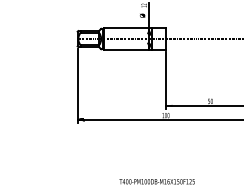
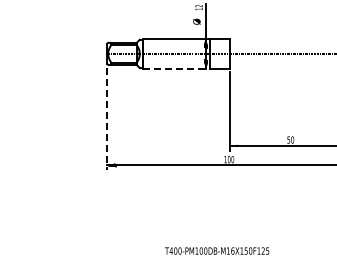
line: (128, 49) -> (177, 68), solid -> dashed
line: (77, 86) -> (107, 119), solid -> dashed

